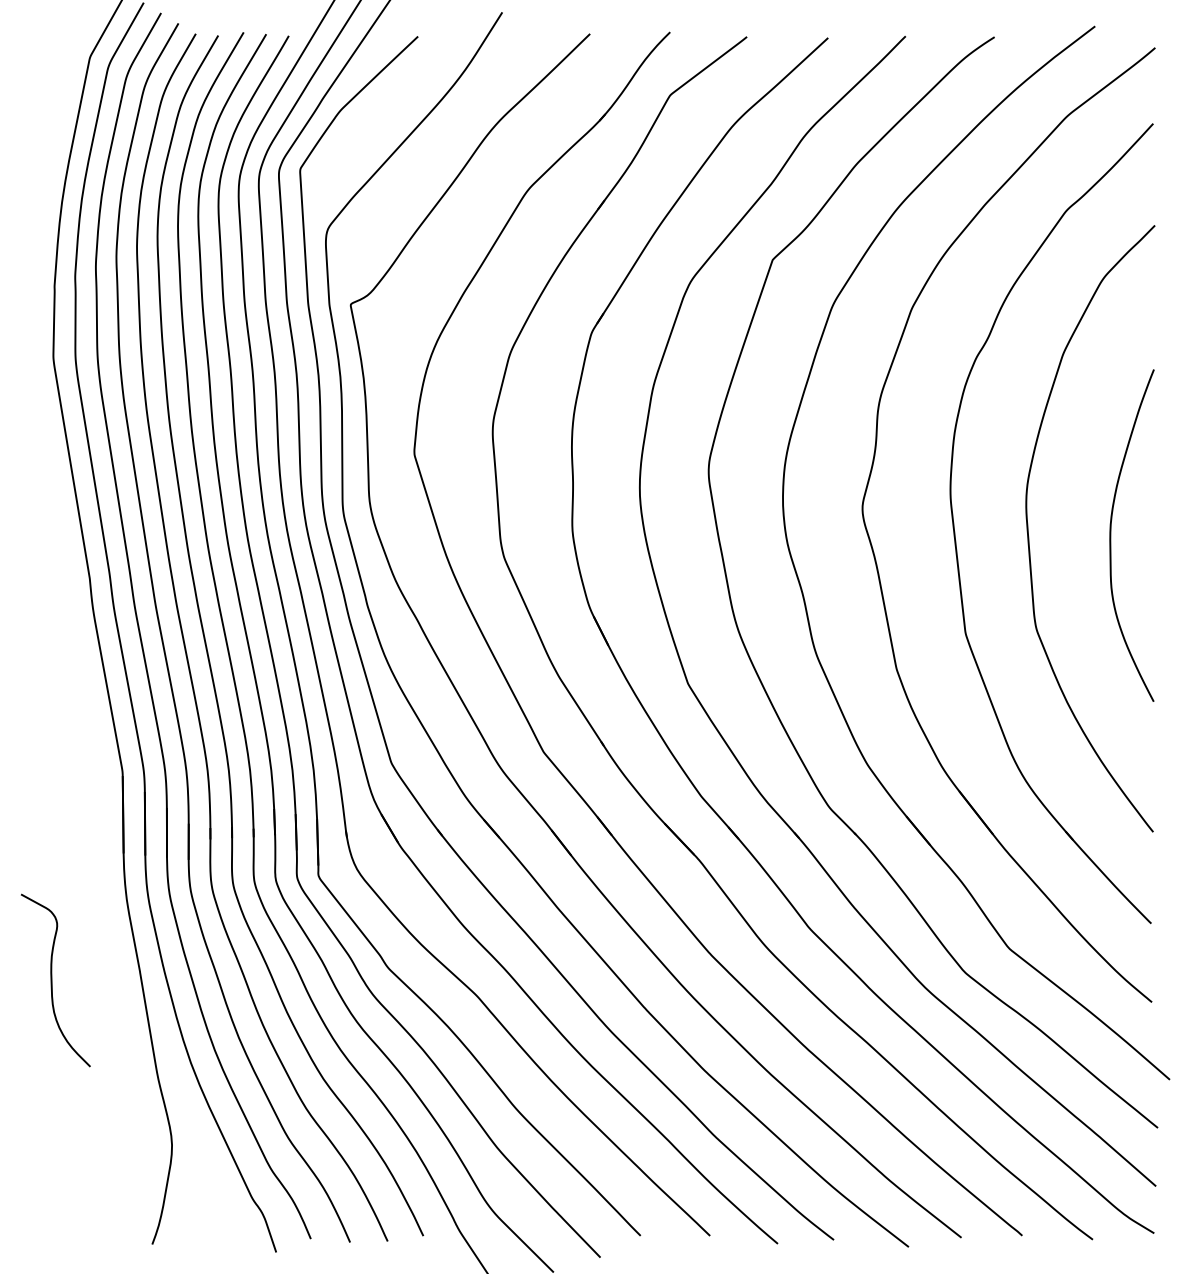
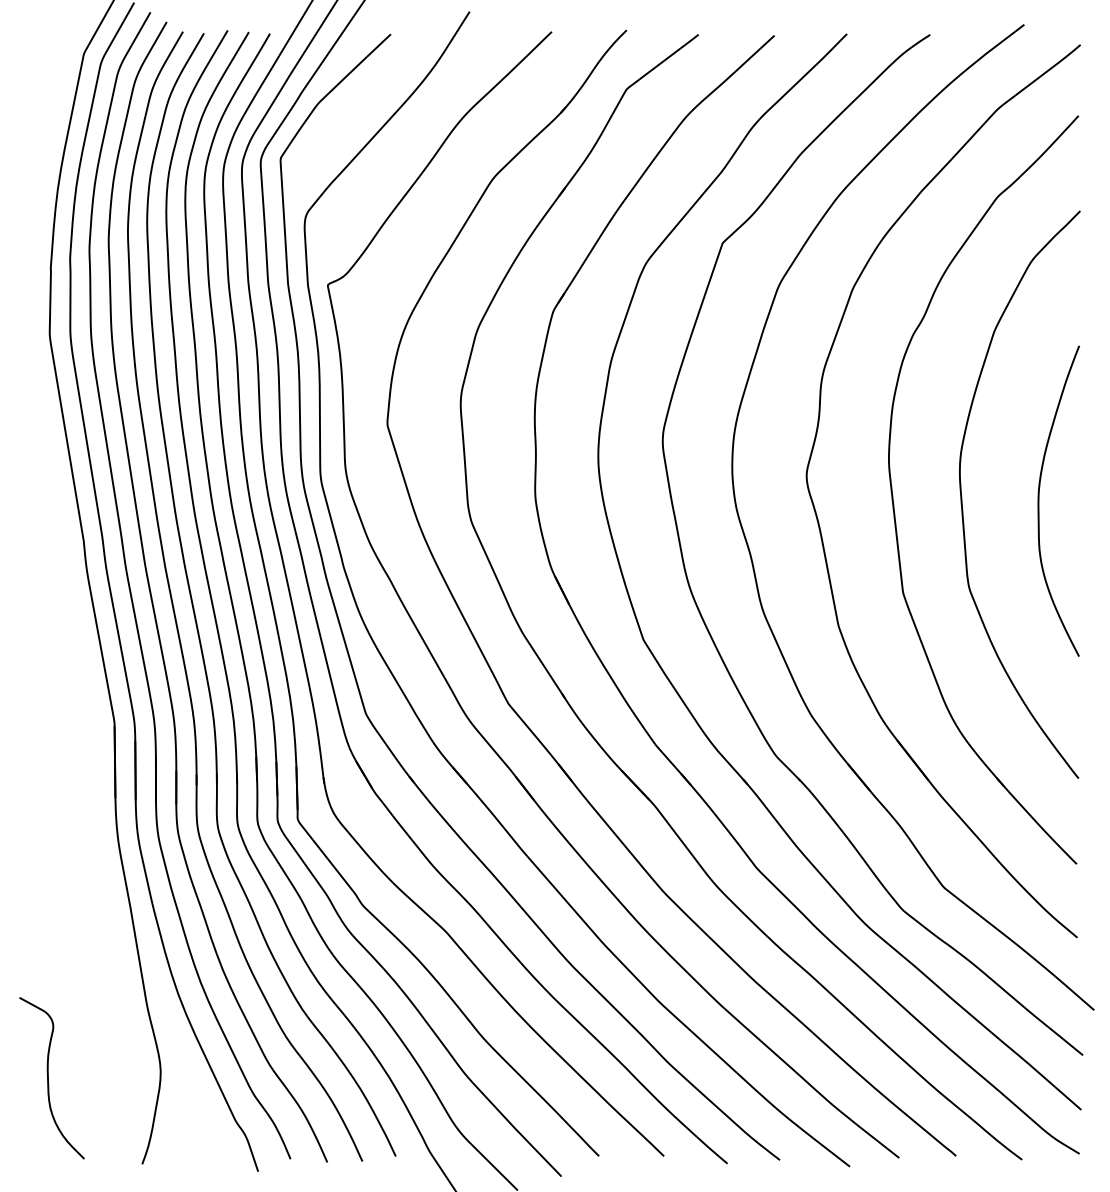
curve: (52, 980) -> (48, 1078), moved

